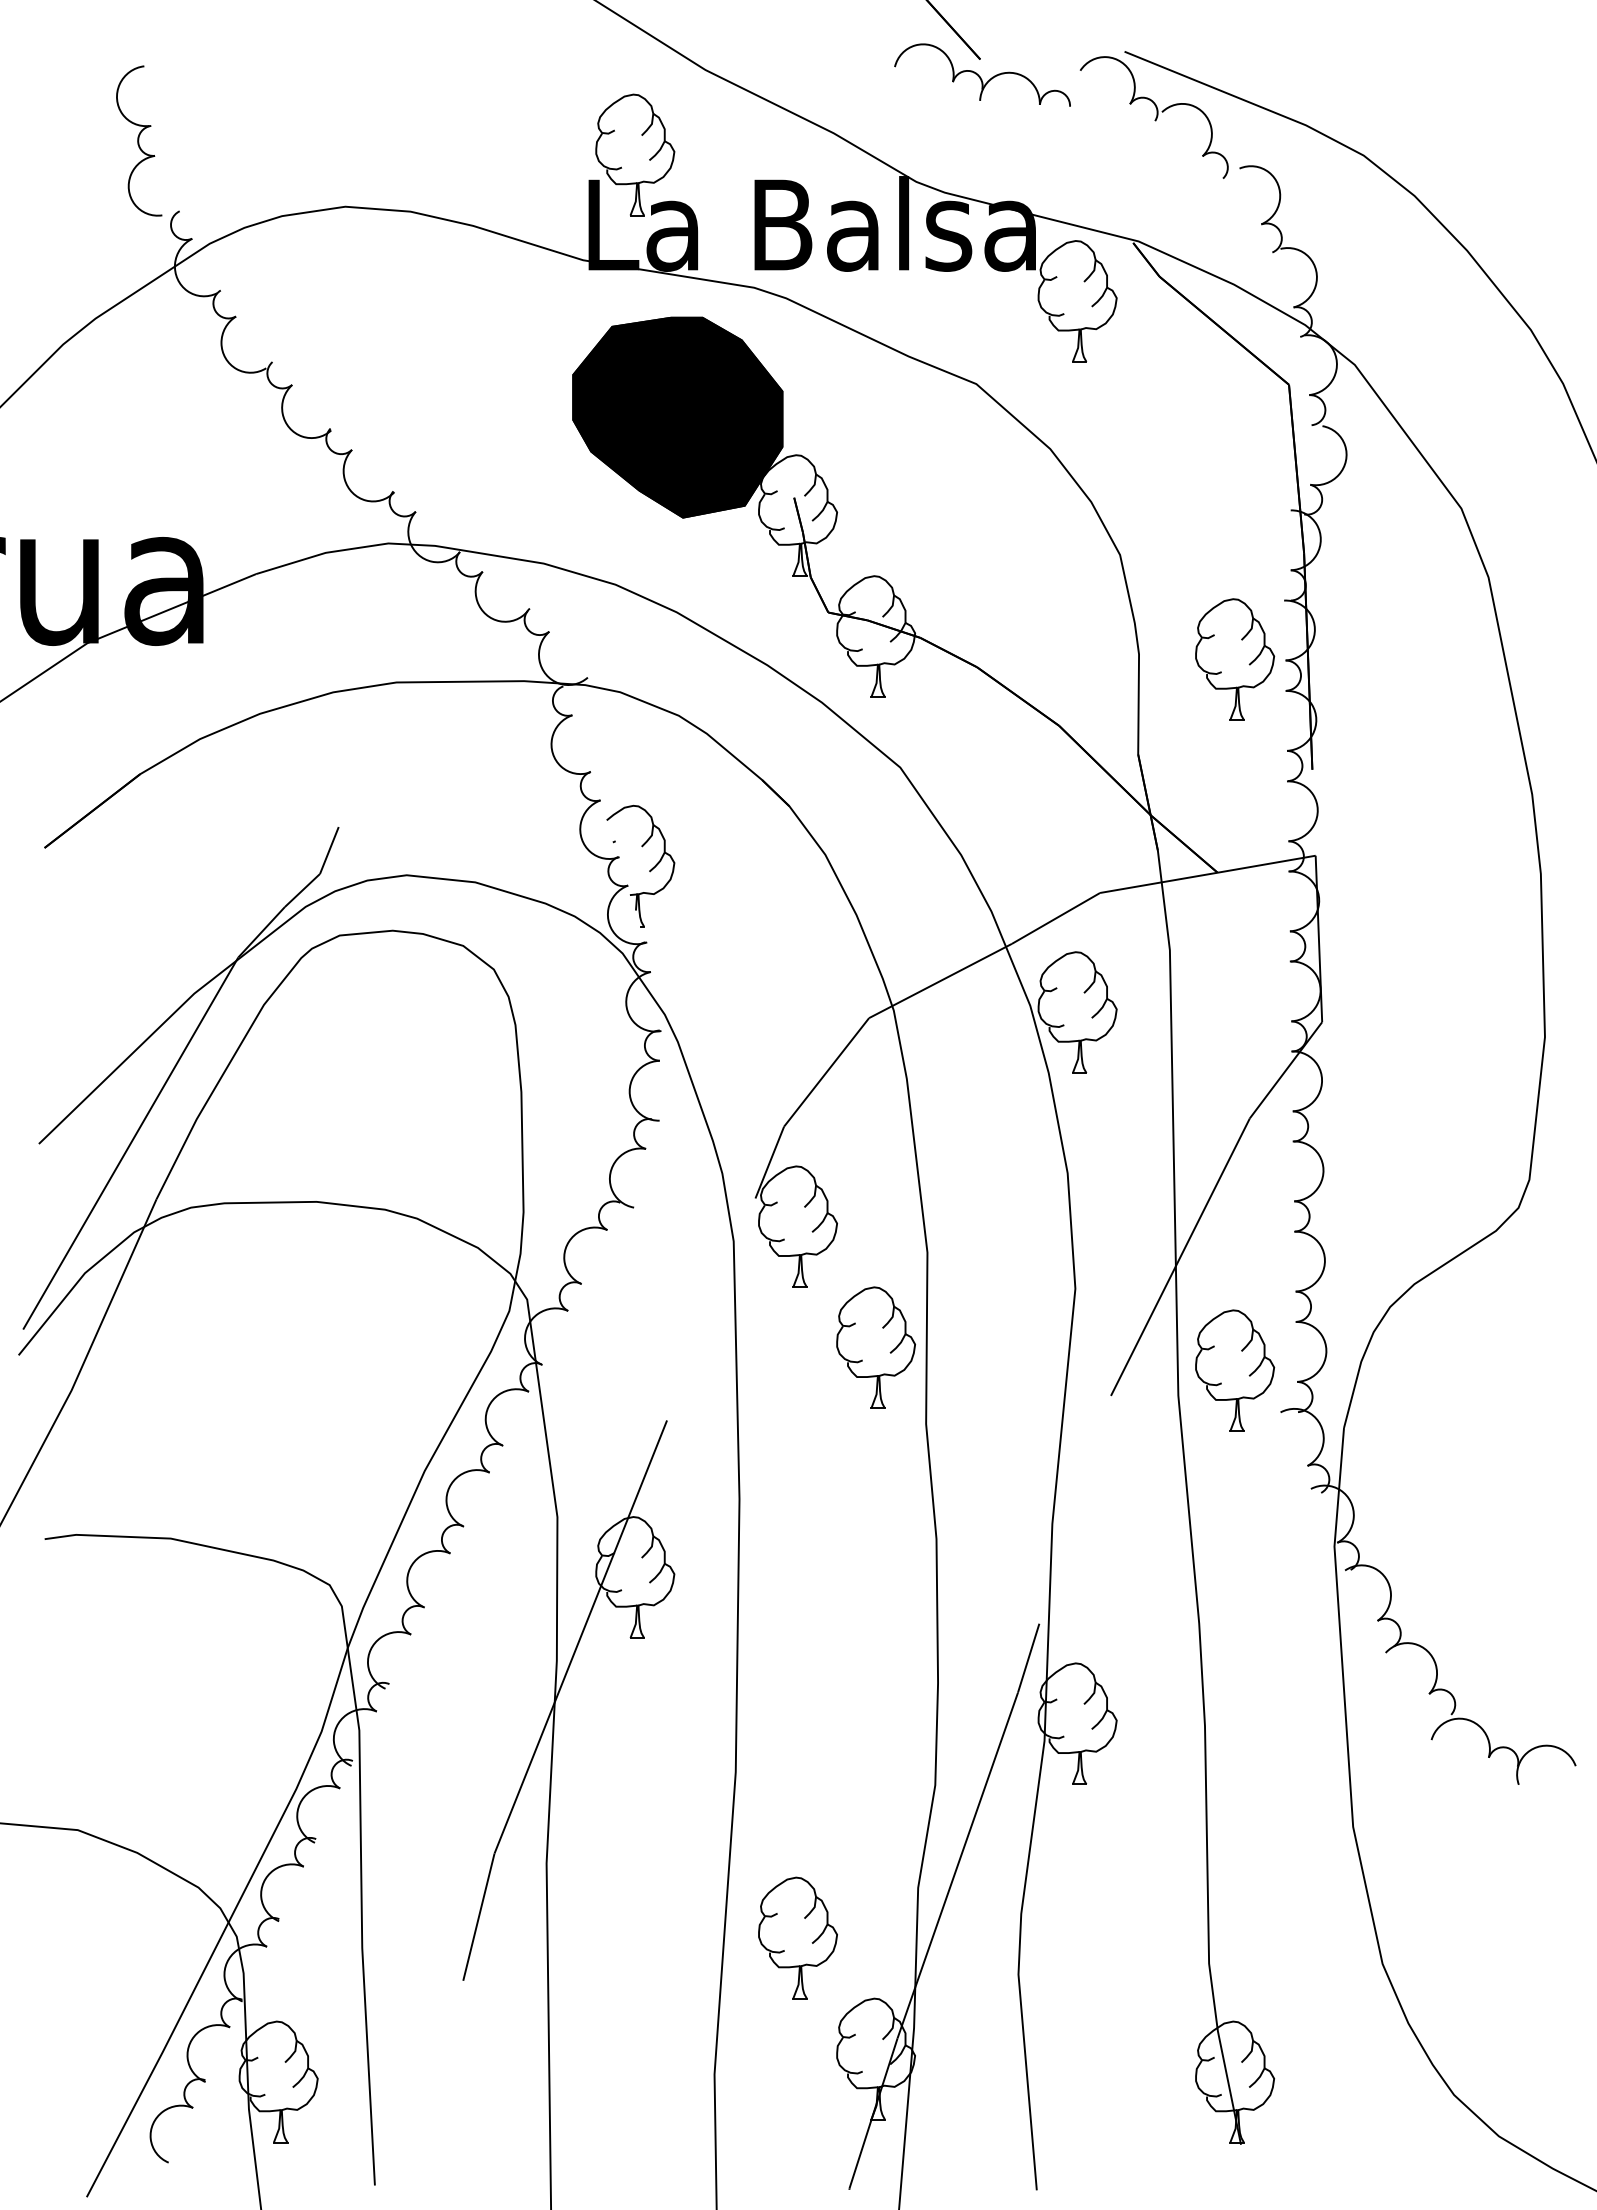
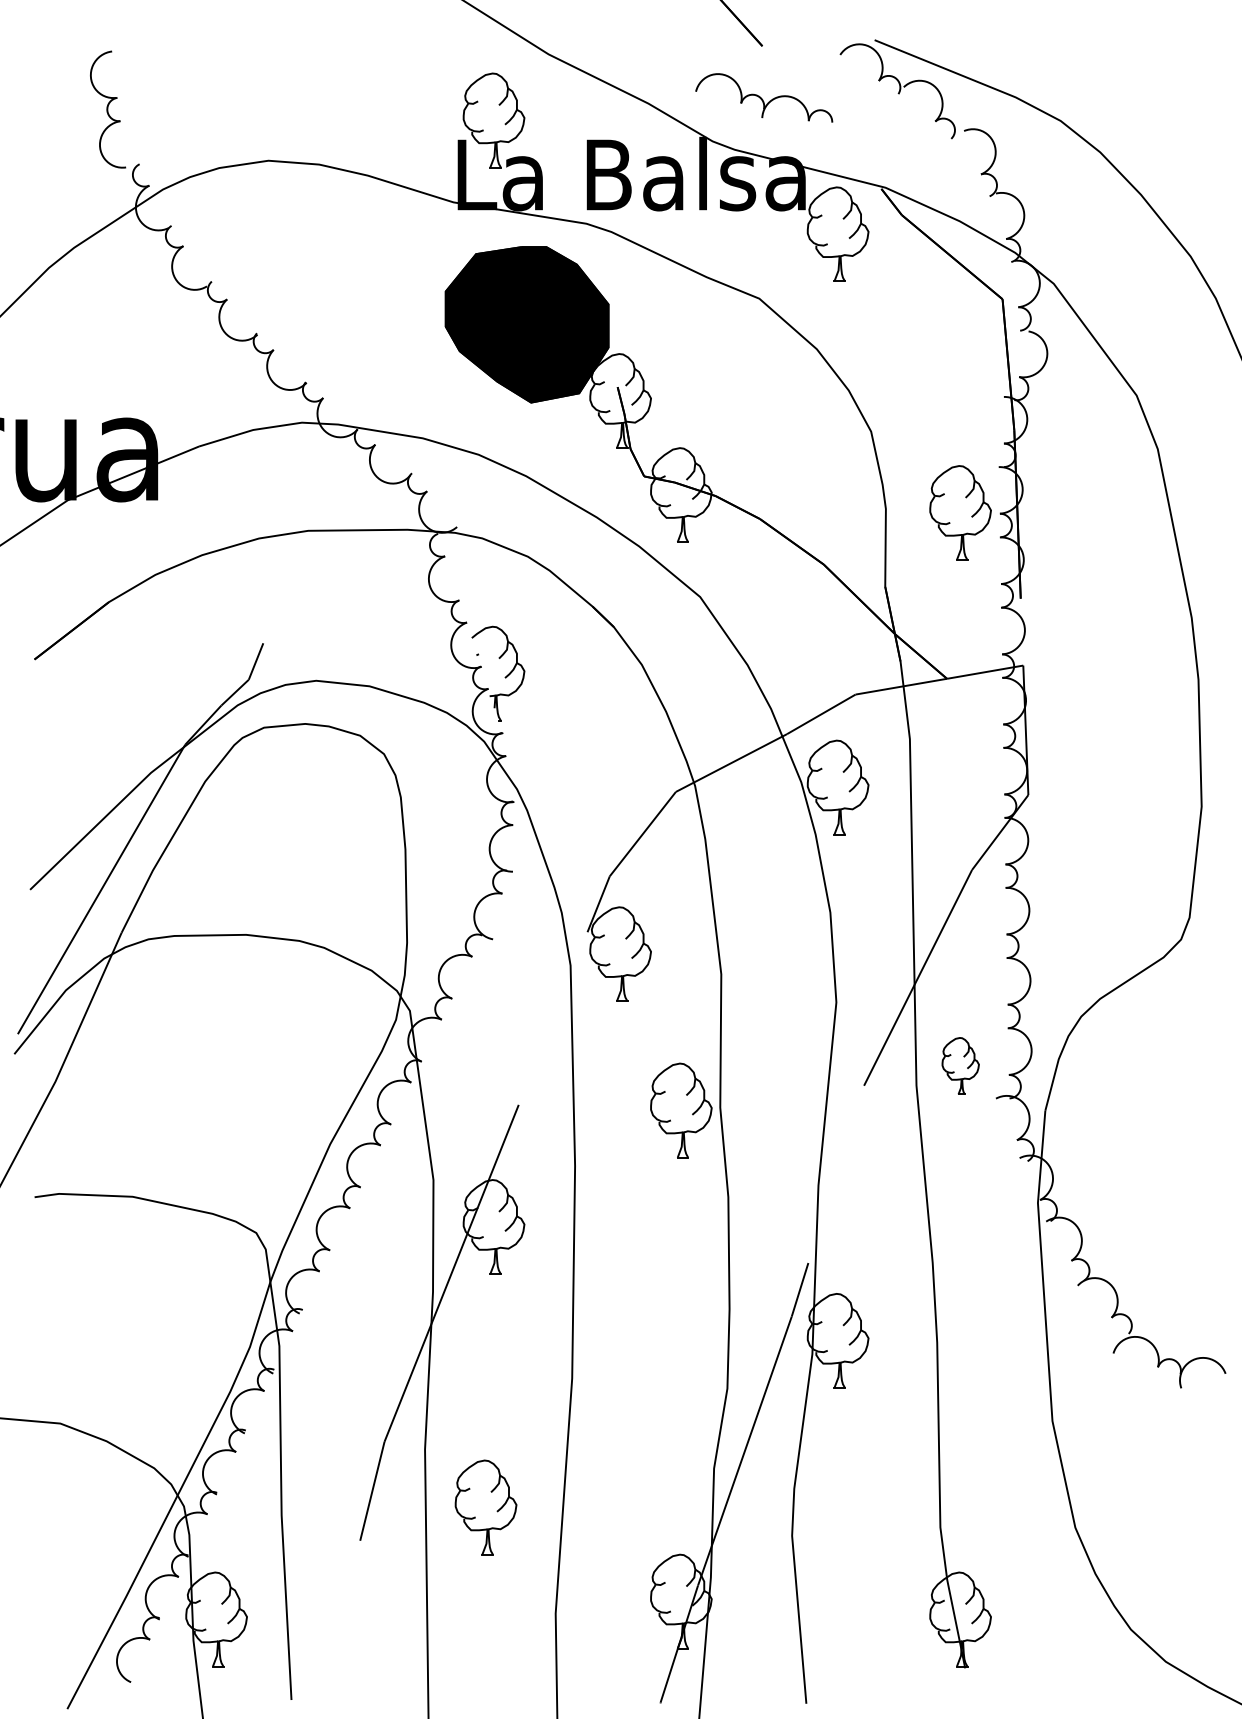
part: (982, 74) -> (764, 97), moved
part: (875, 1347) -> (680, 1110), moved
part: (1235, 1370) -> (960, 1066), size x0.6
part: (797, 1937) -> (485, 1507), moved

